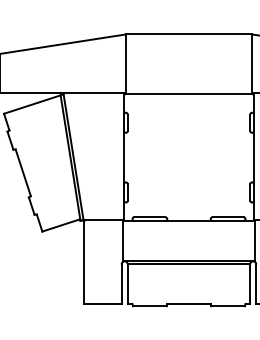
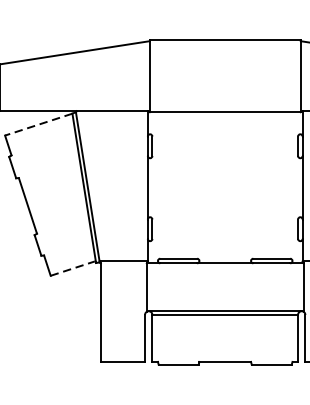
line: (32, 104) -> (38, 124), solid -> dashed
line: (61, 225) -> (73, 268), solid -> dashed

